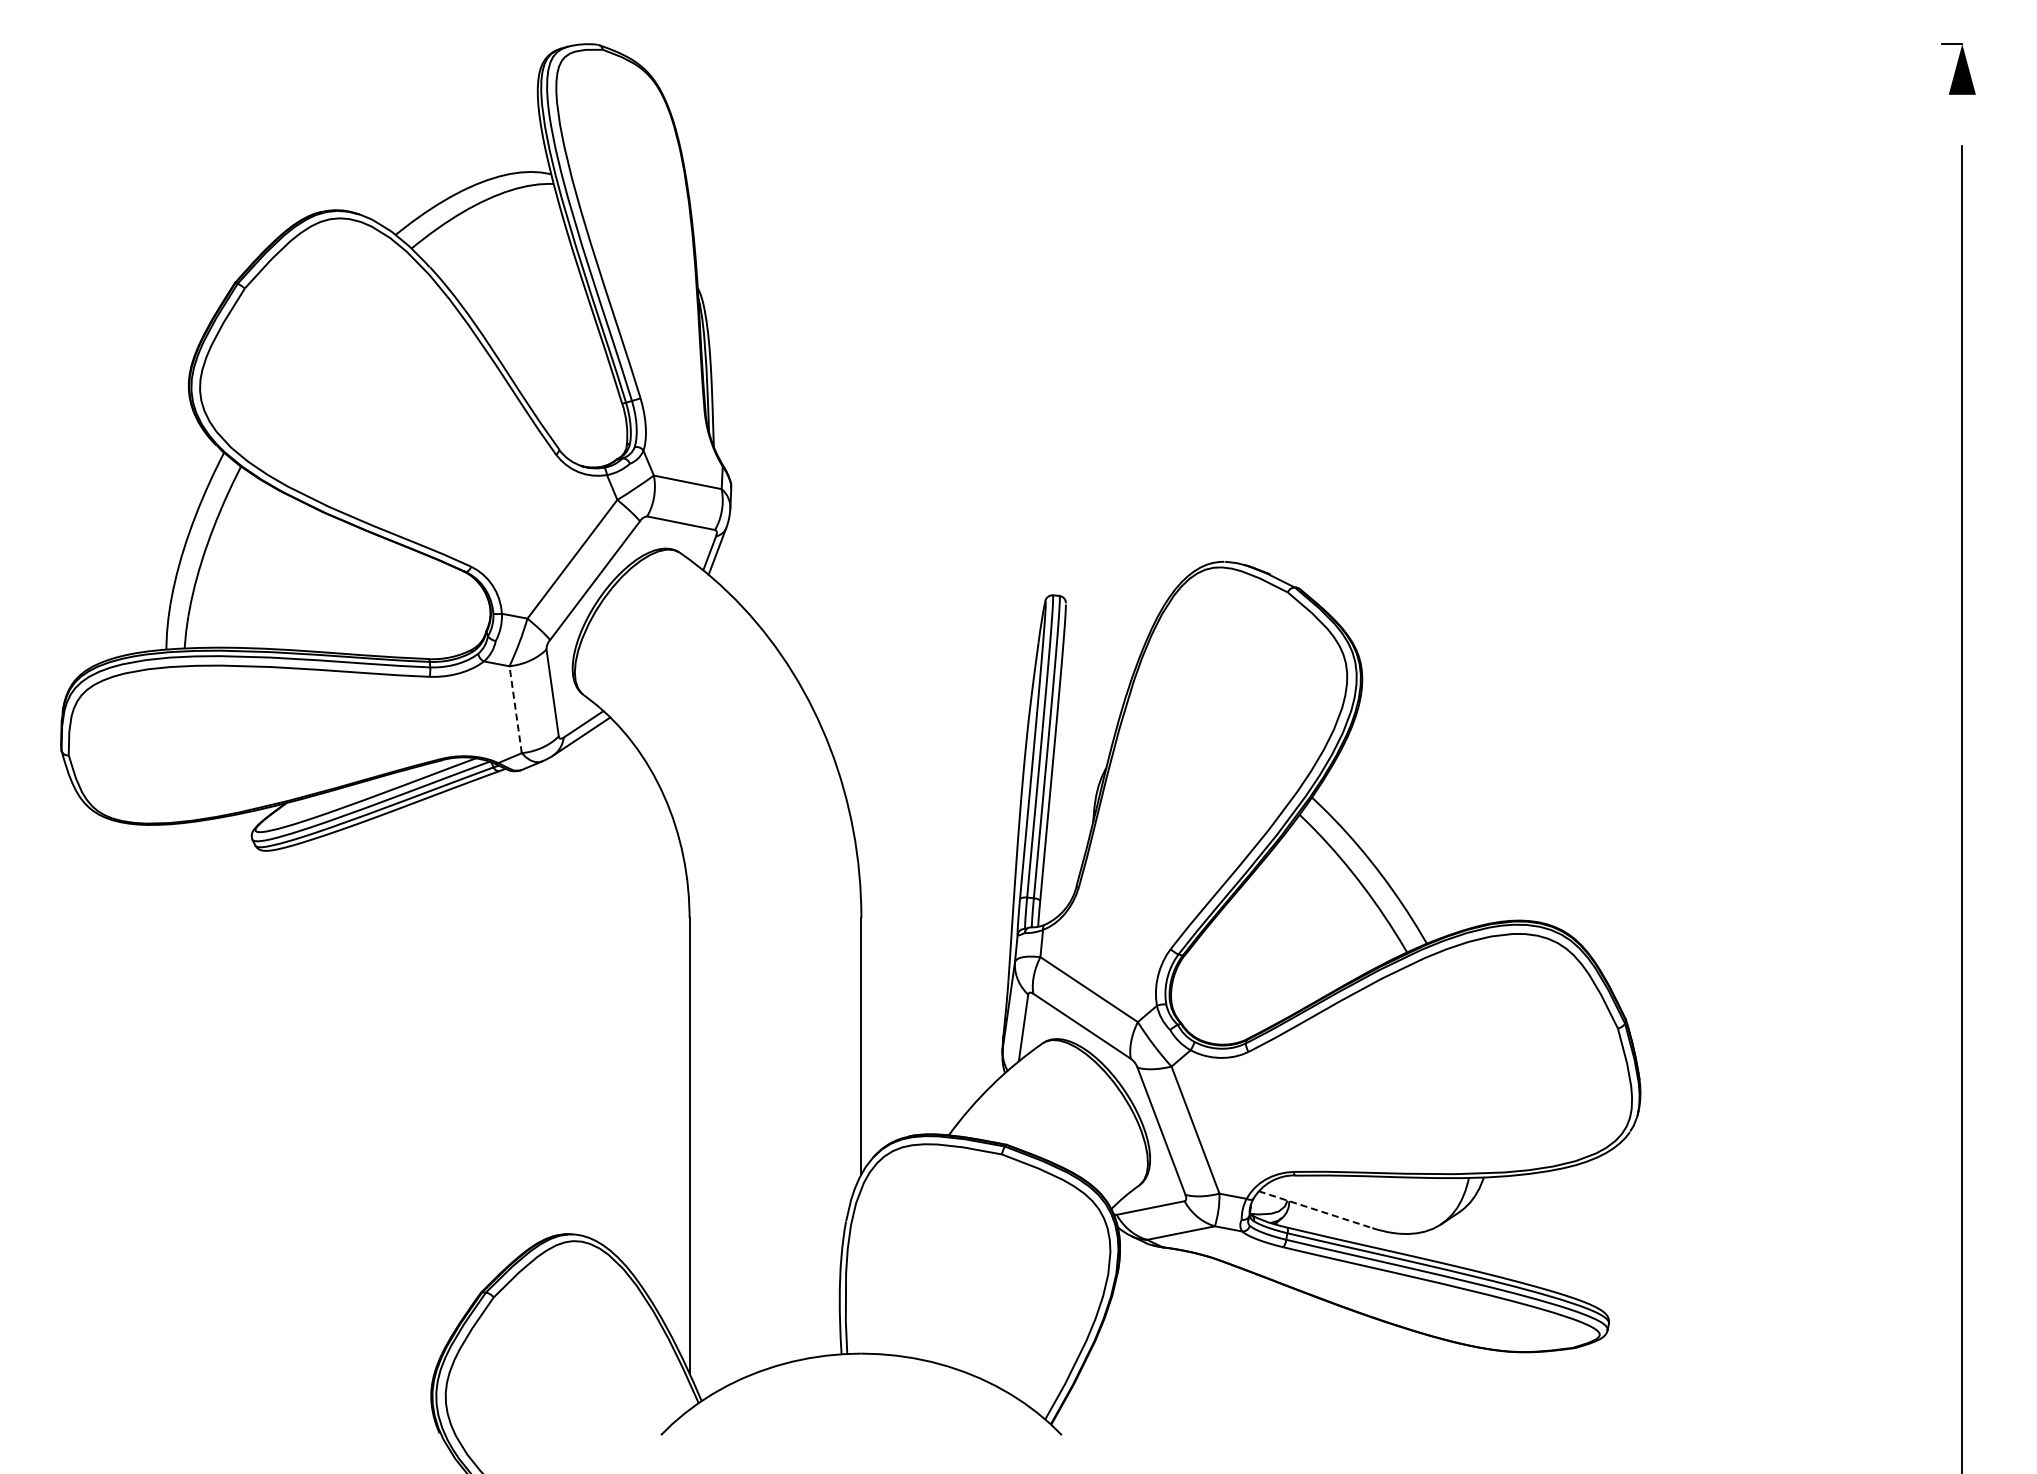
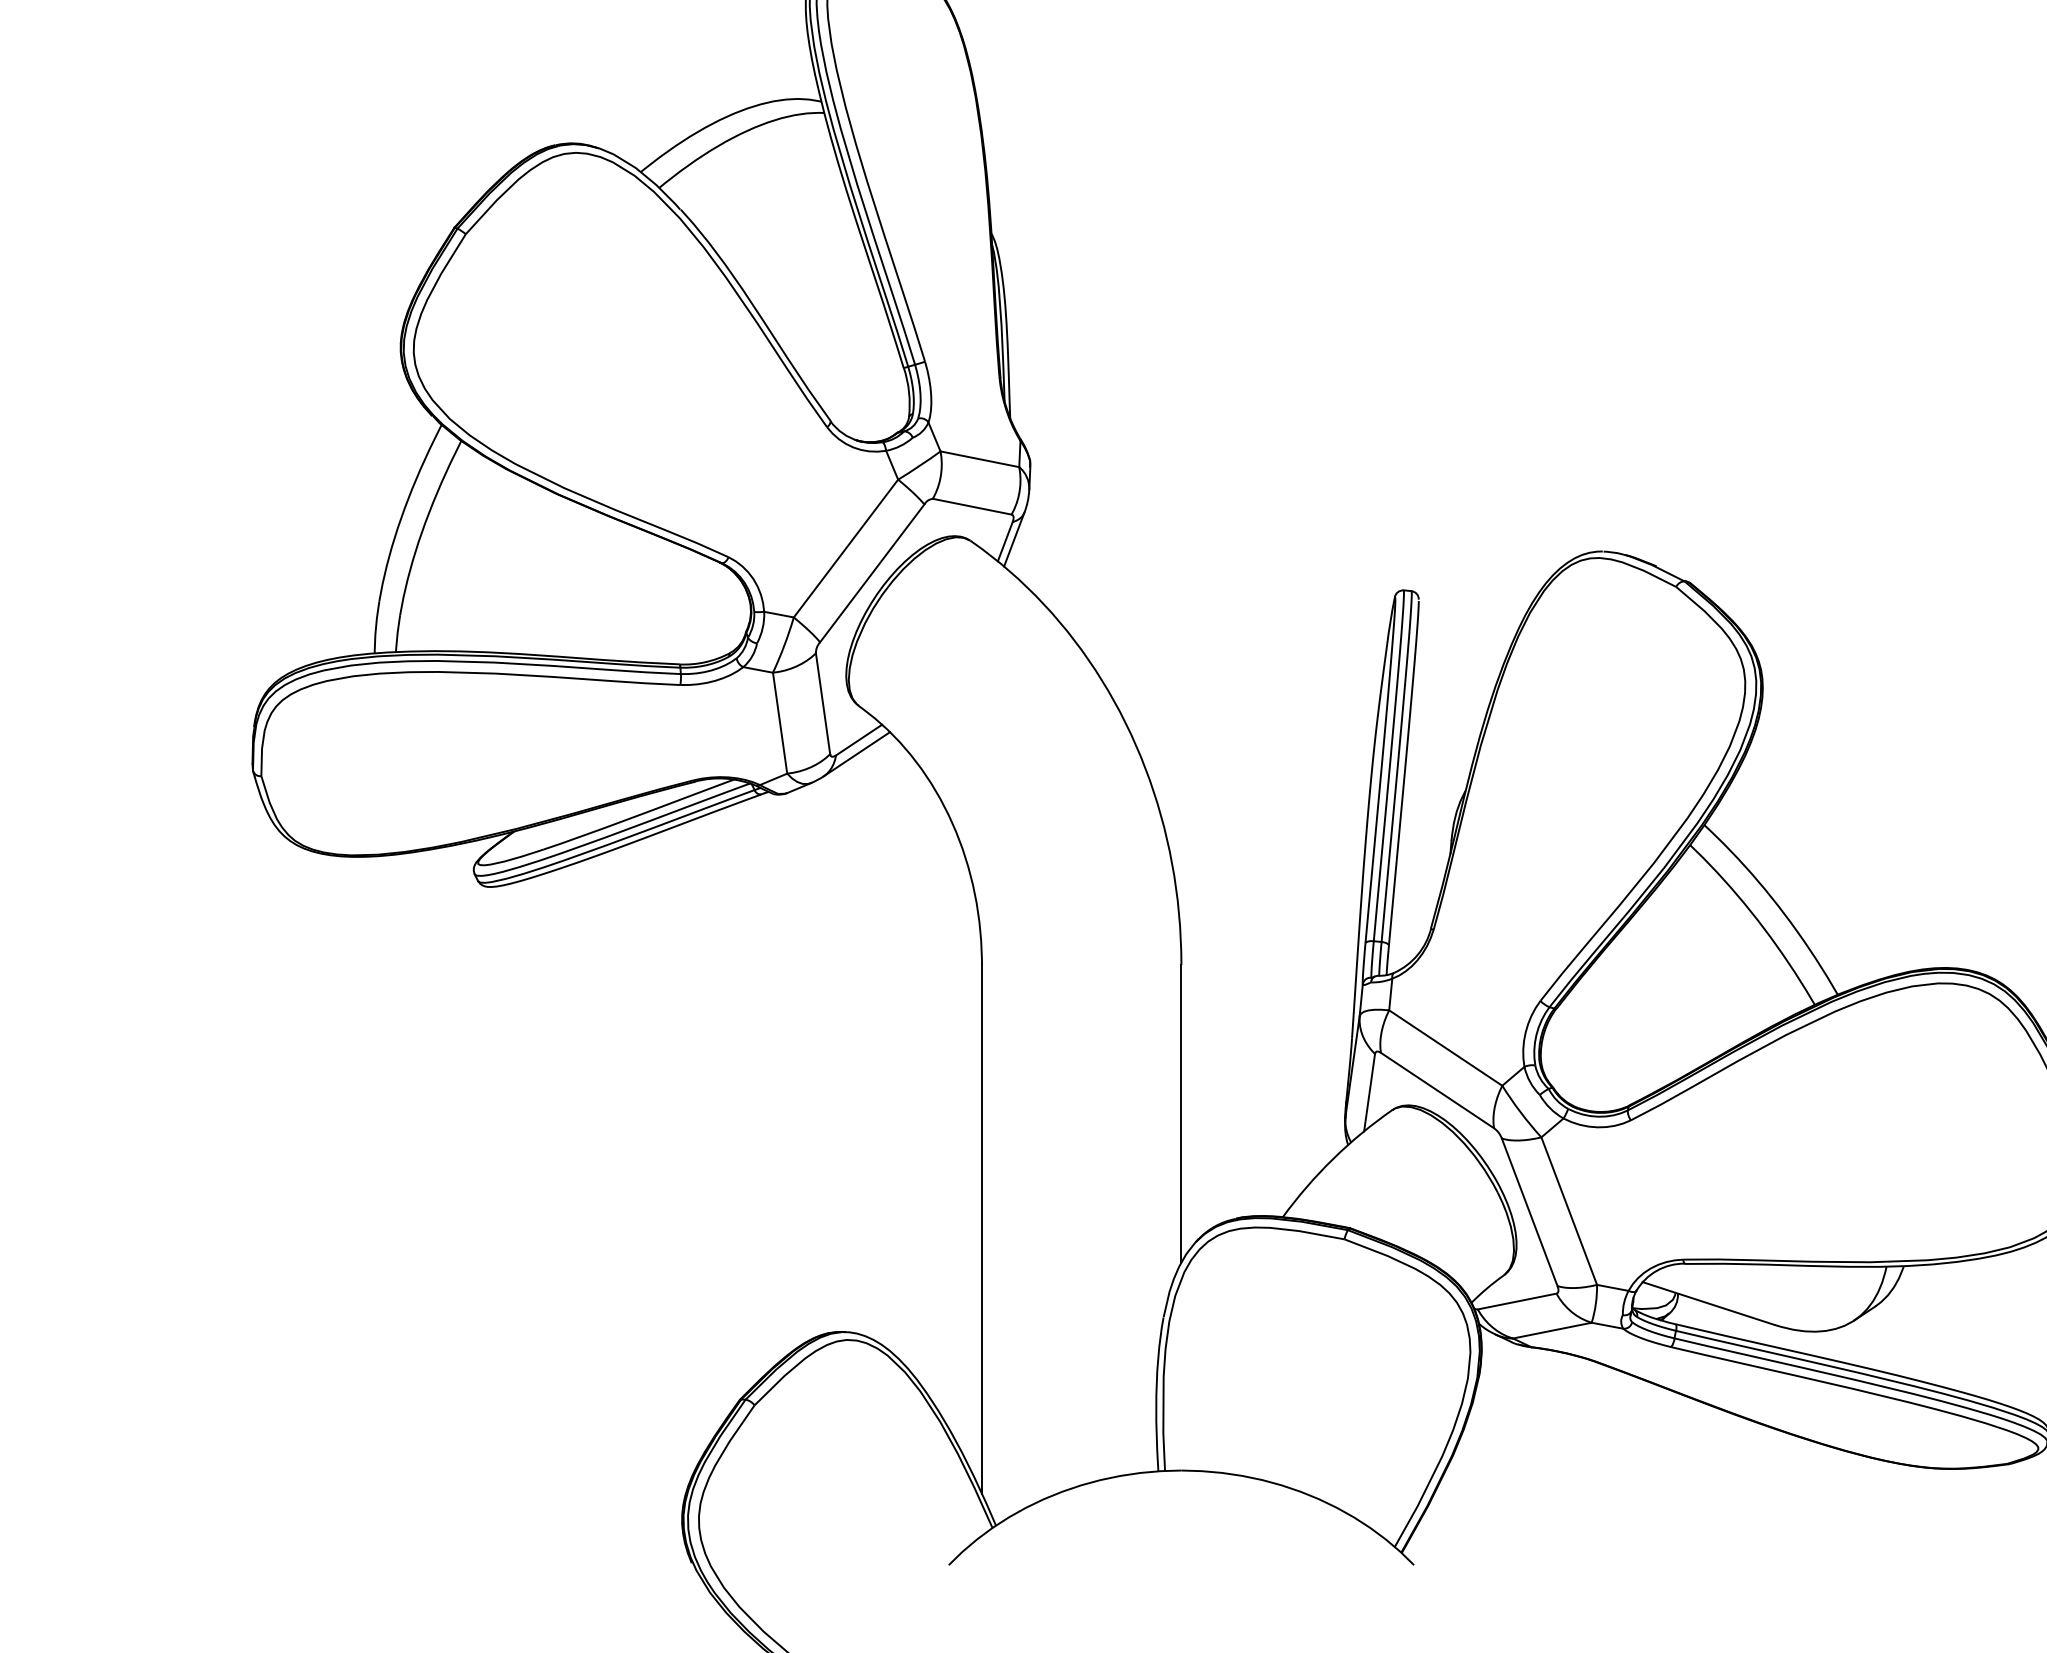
line: (515, 709) -> (779, 722), dashed -> solid
line: (1315, 1209) -> (1708, 1303), dashed -> solid

